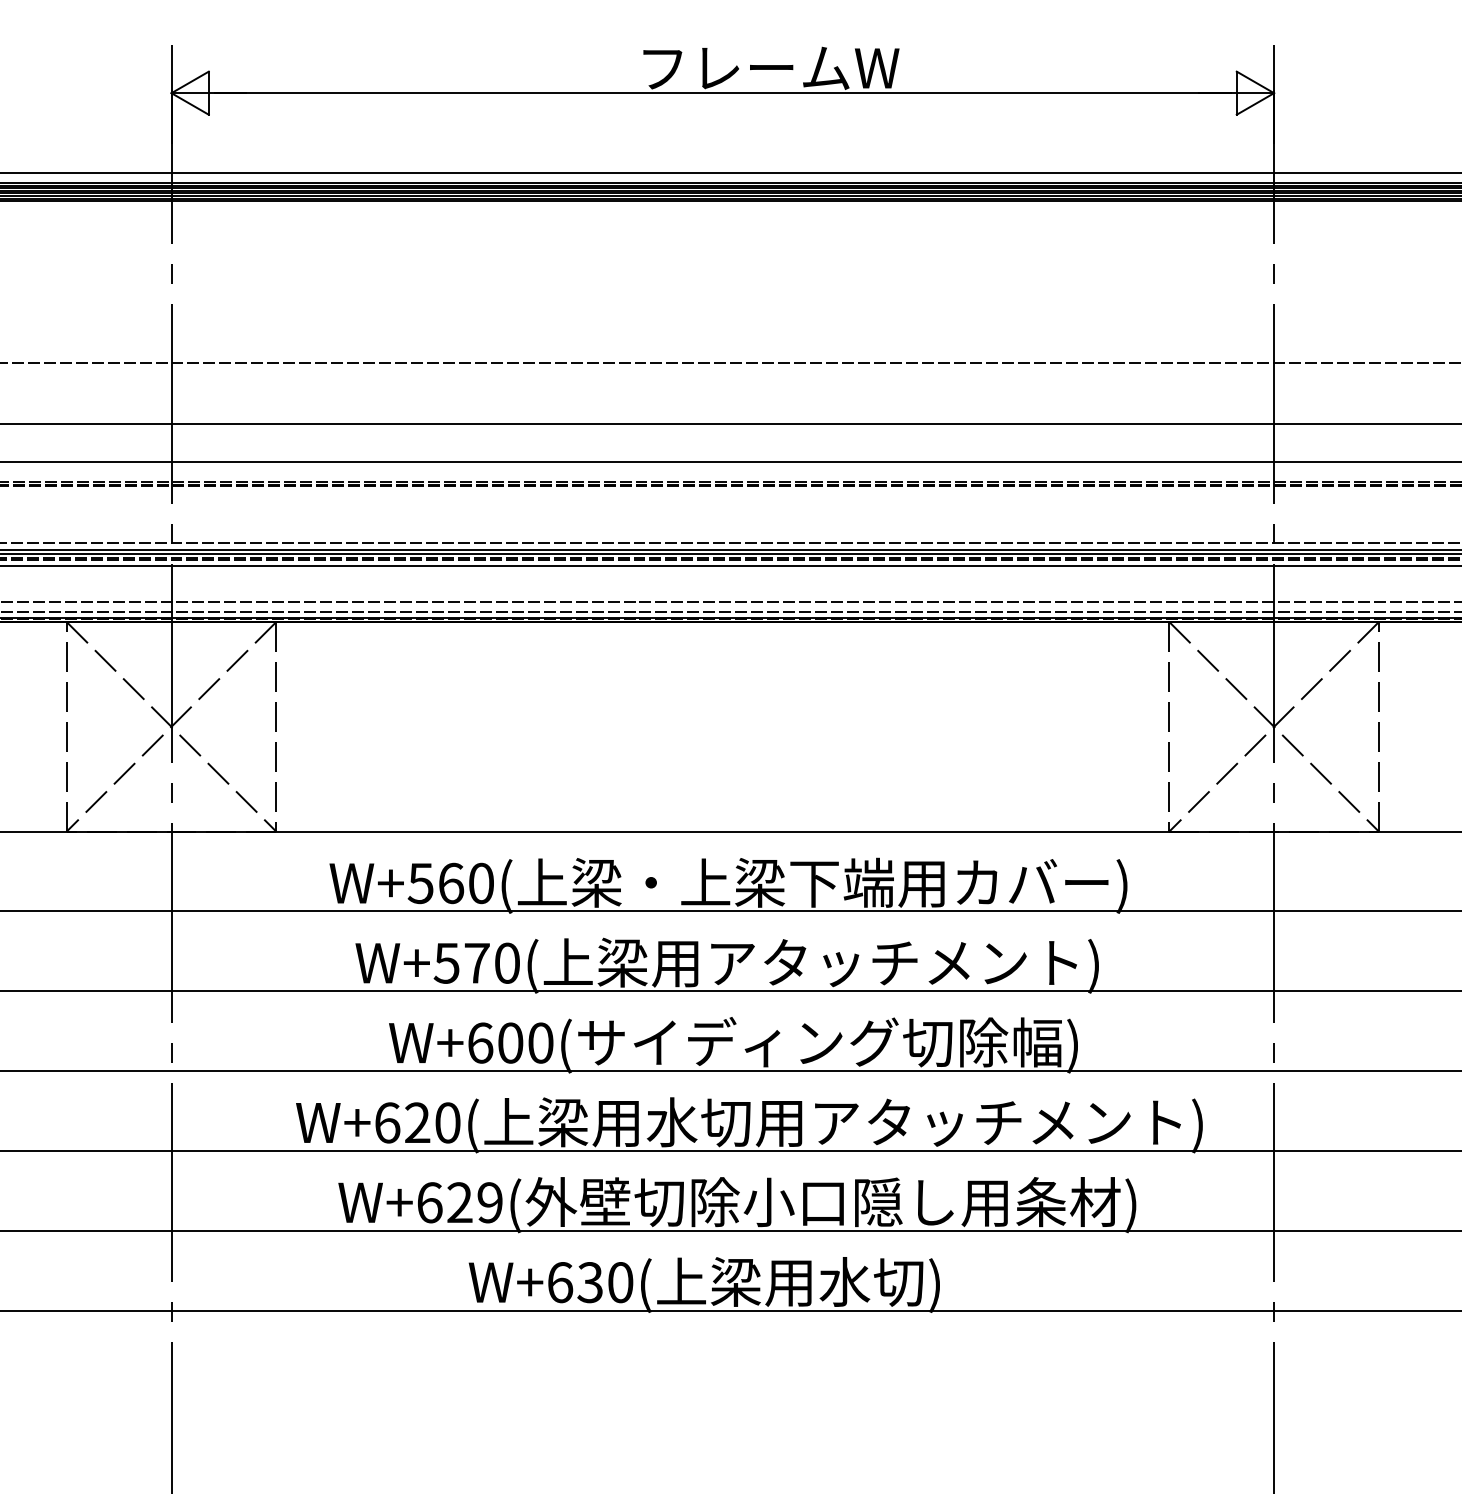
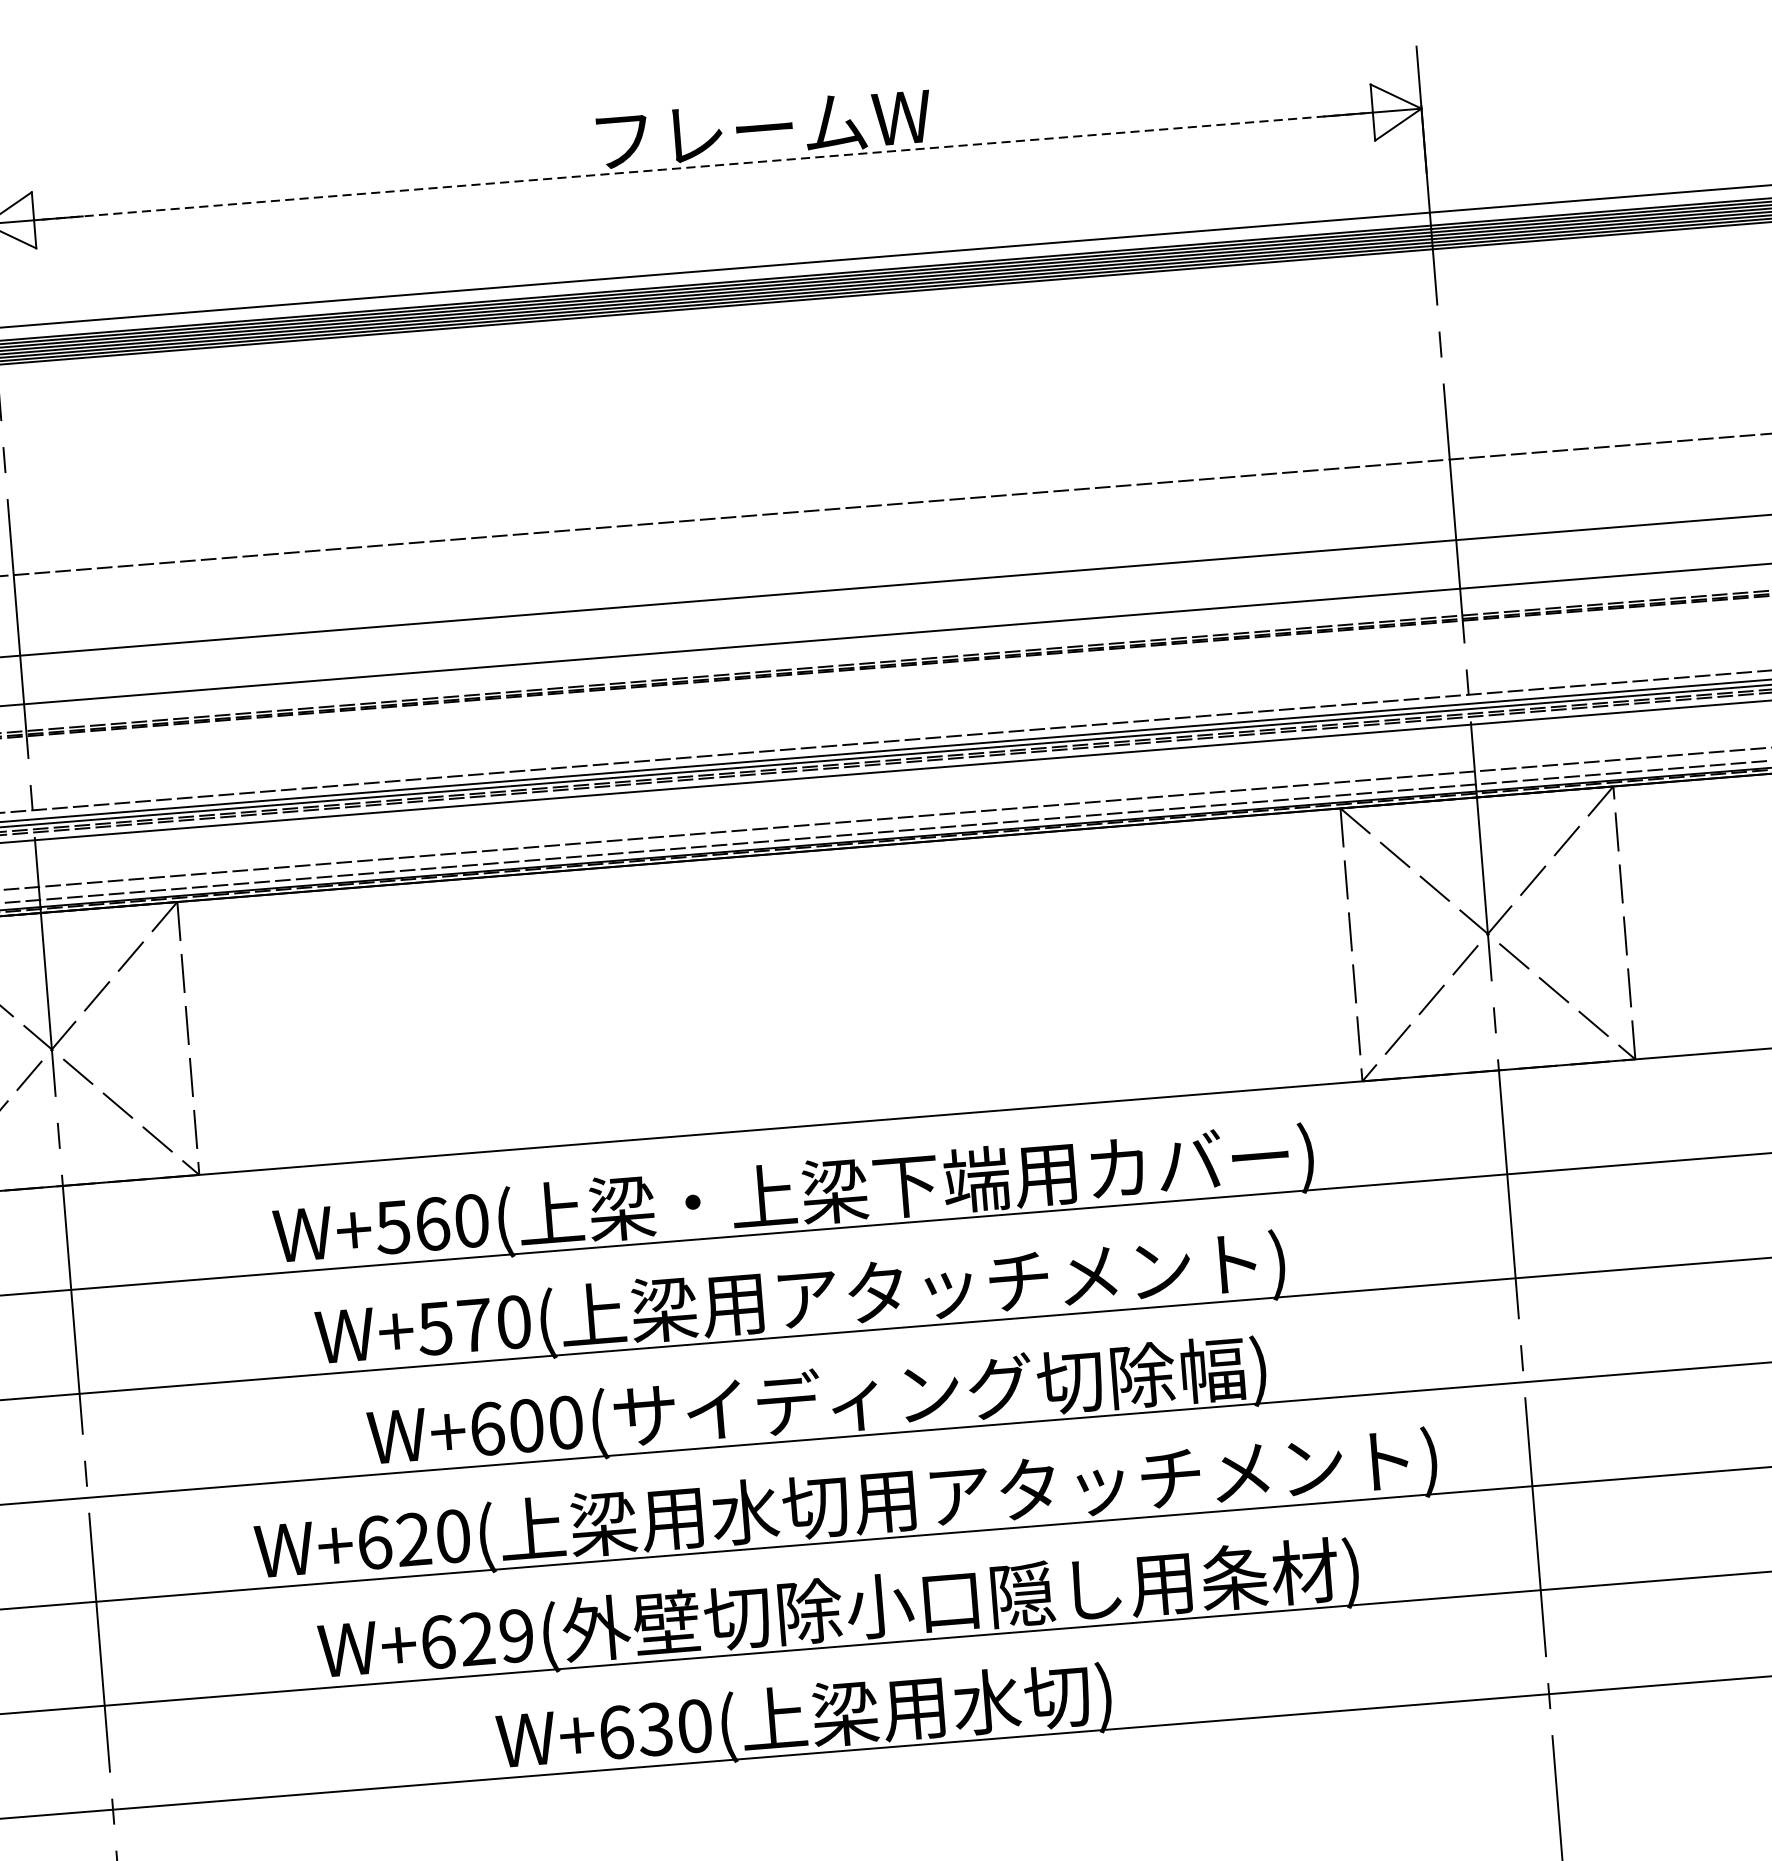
line: (723, 93) -> (704, 166), solid -> dashed

